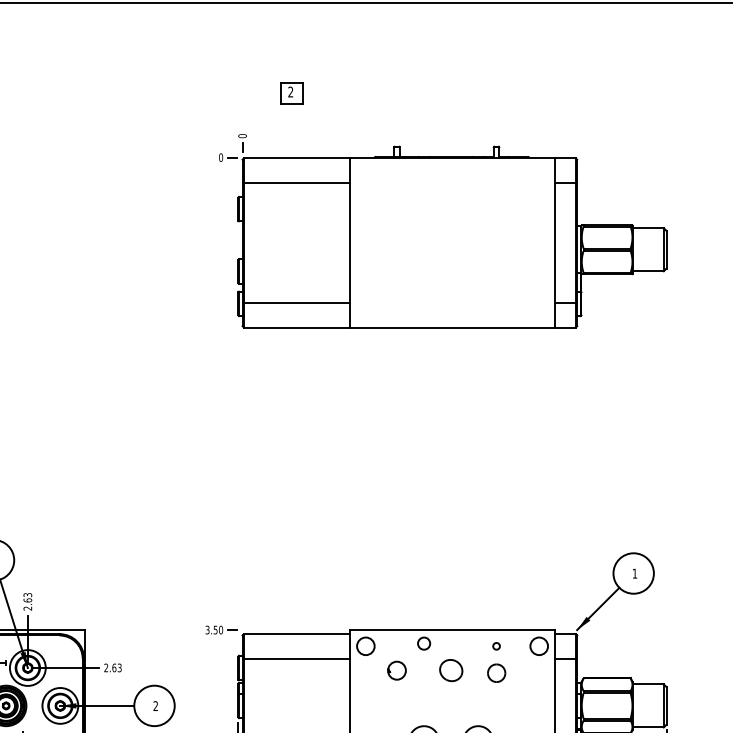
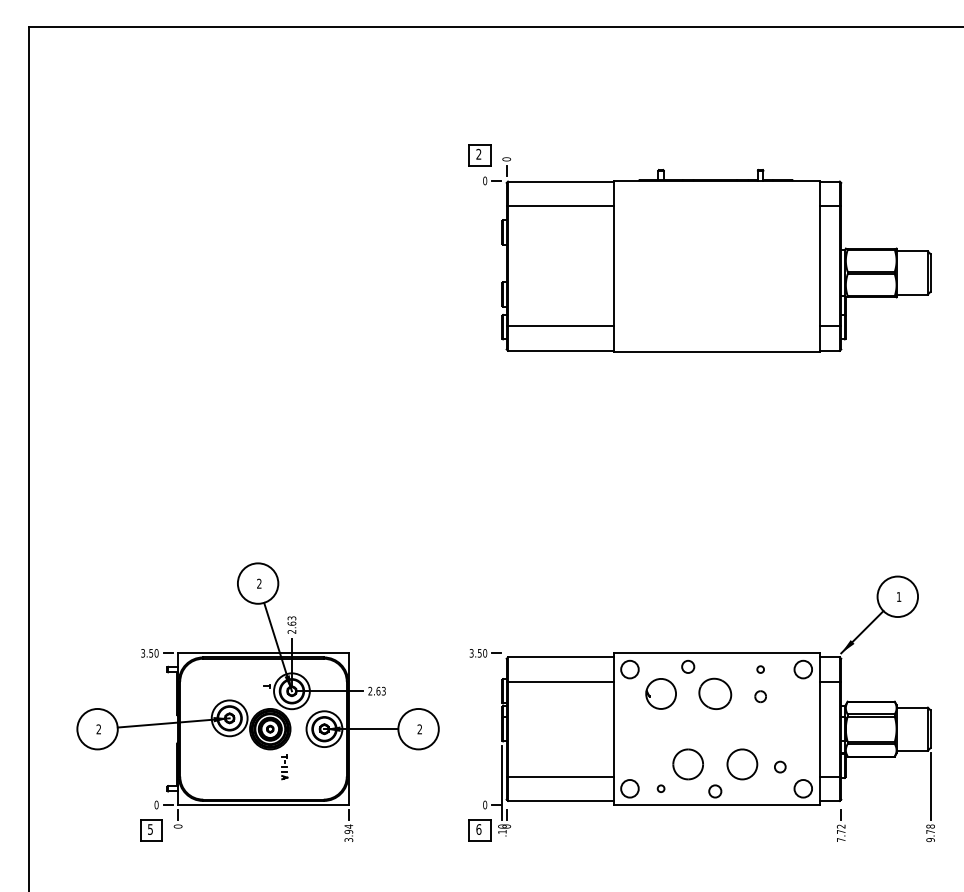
part: (291, 93) -> (479, 155), moved
part: (396, 670) -> (660, 693), size x1.67
part: (451, 670) -> (715, 693), size x1.43
part: (496, 673) -> (760, 696), size x0.62

